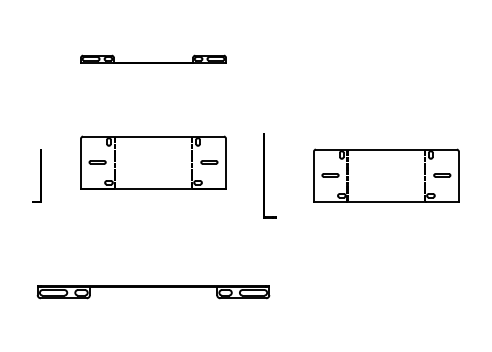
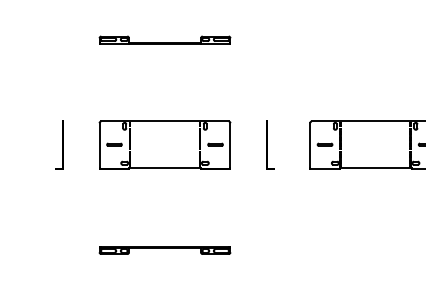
part: (153, 162) -> (164, 144), moved
part: (269, 175) -> (269, 144), size x0.62
part: (153, 292) -> (164, 250), size x0.62

